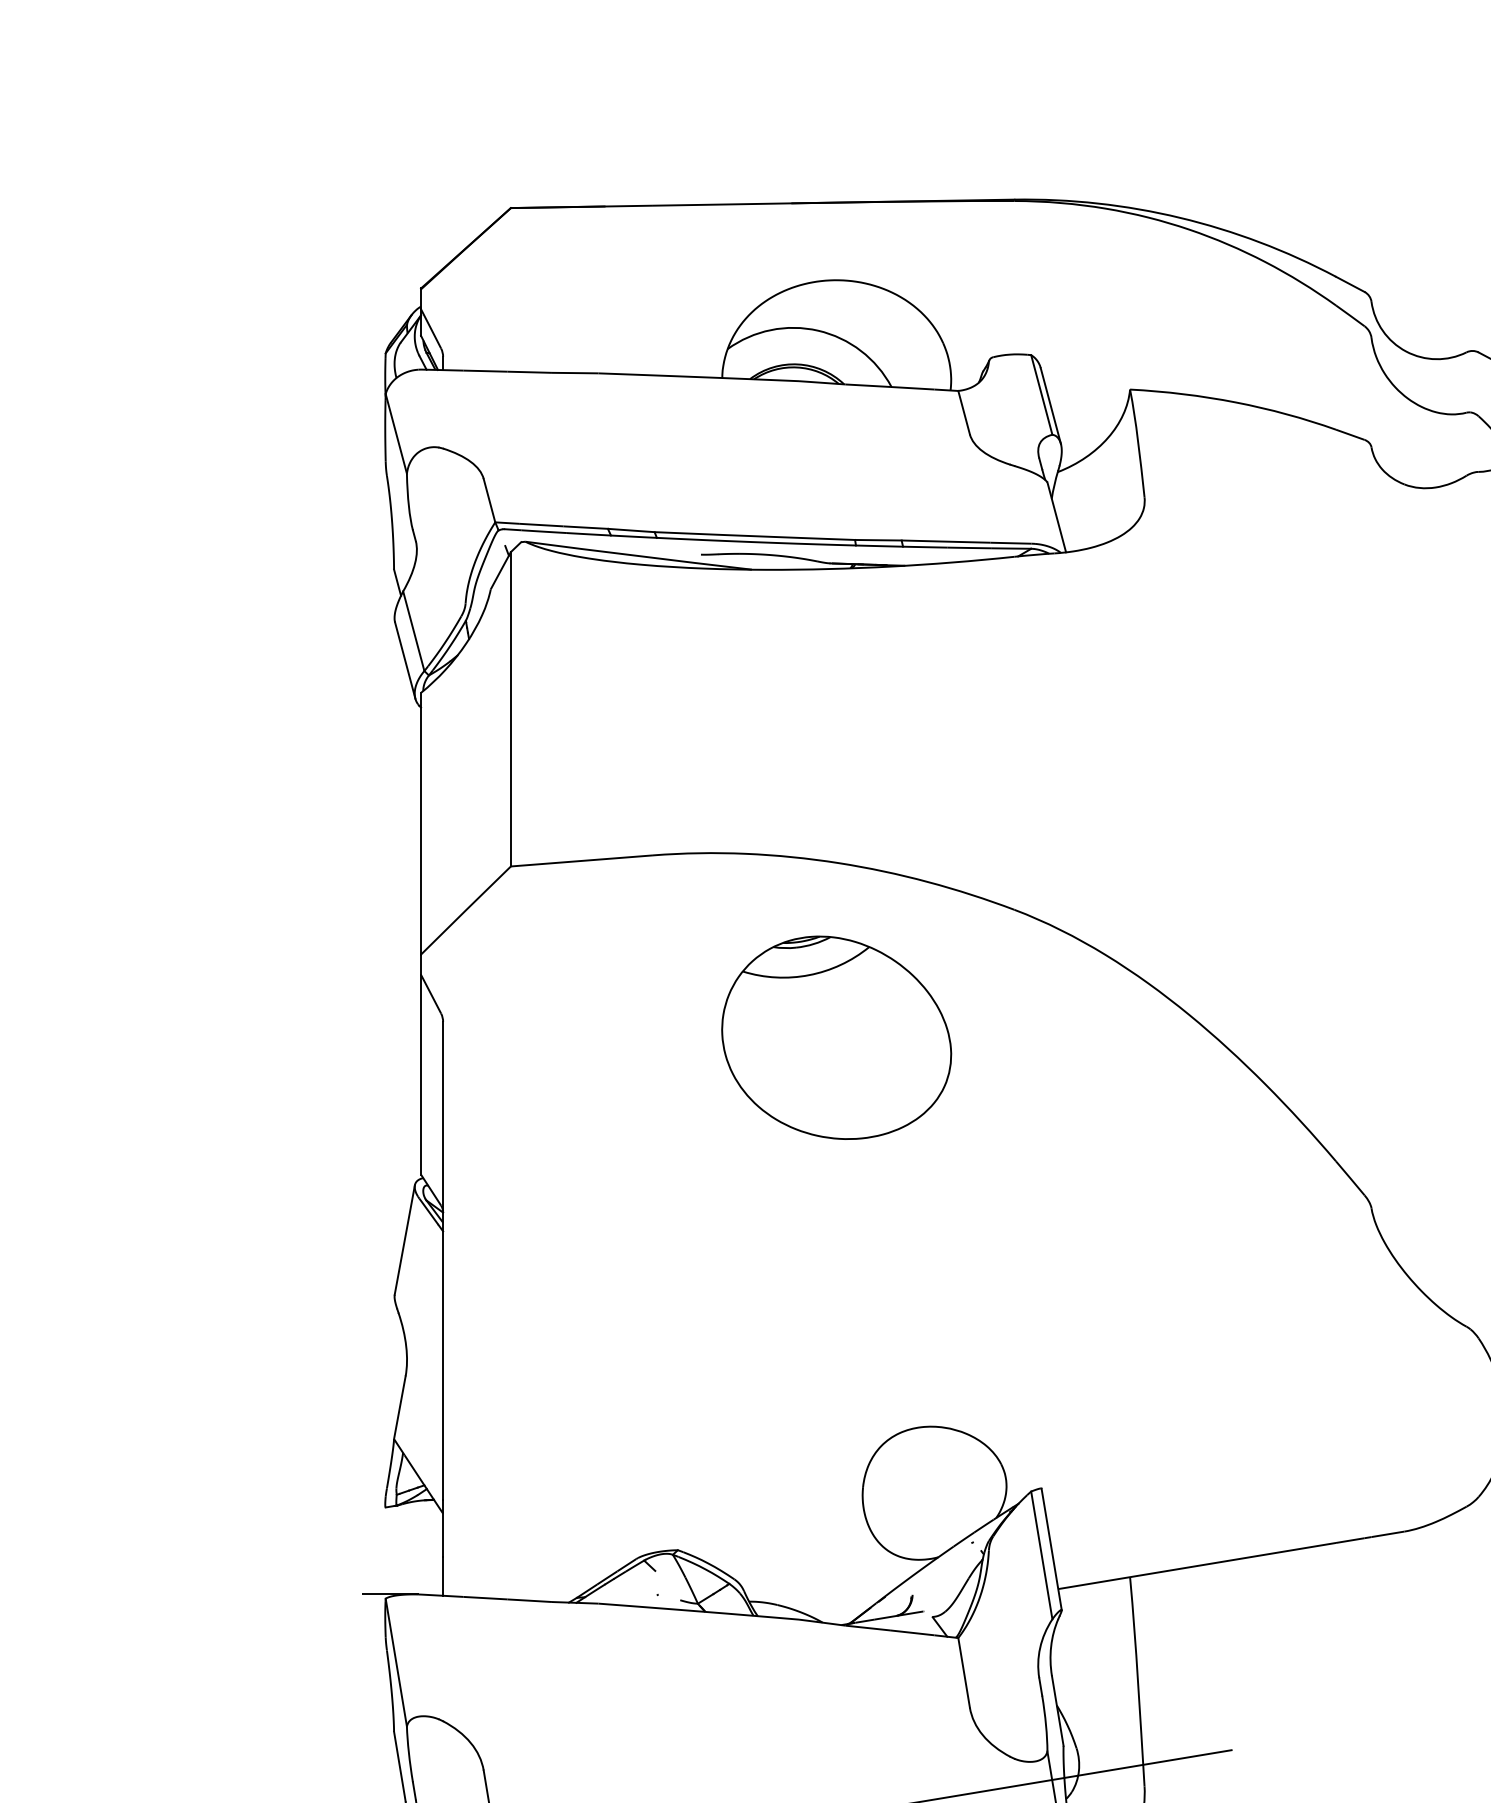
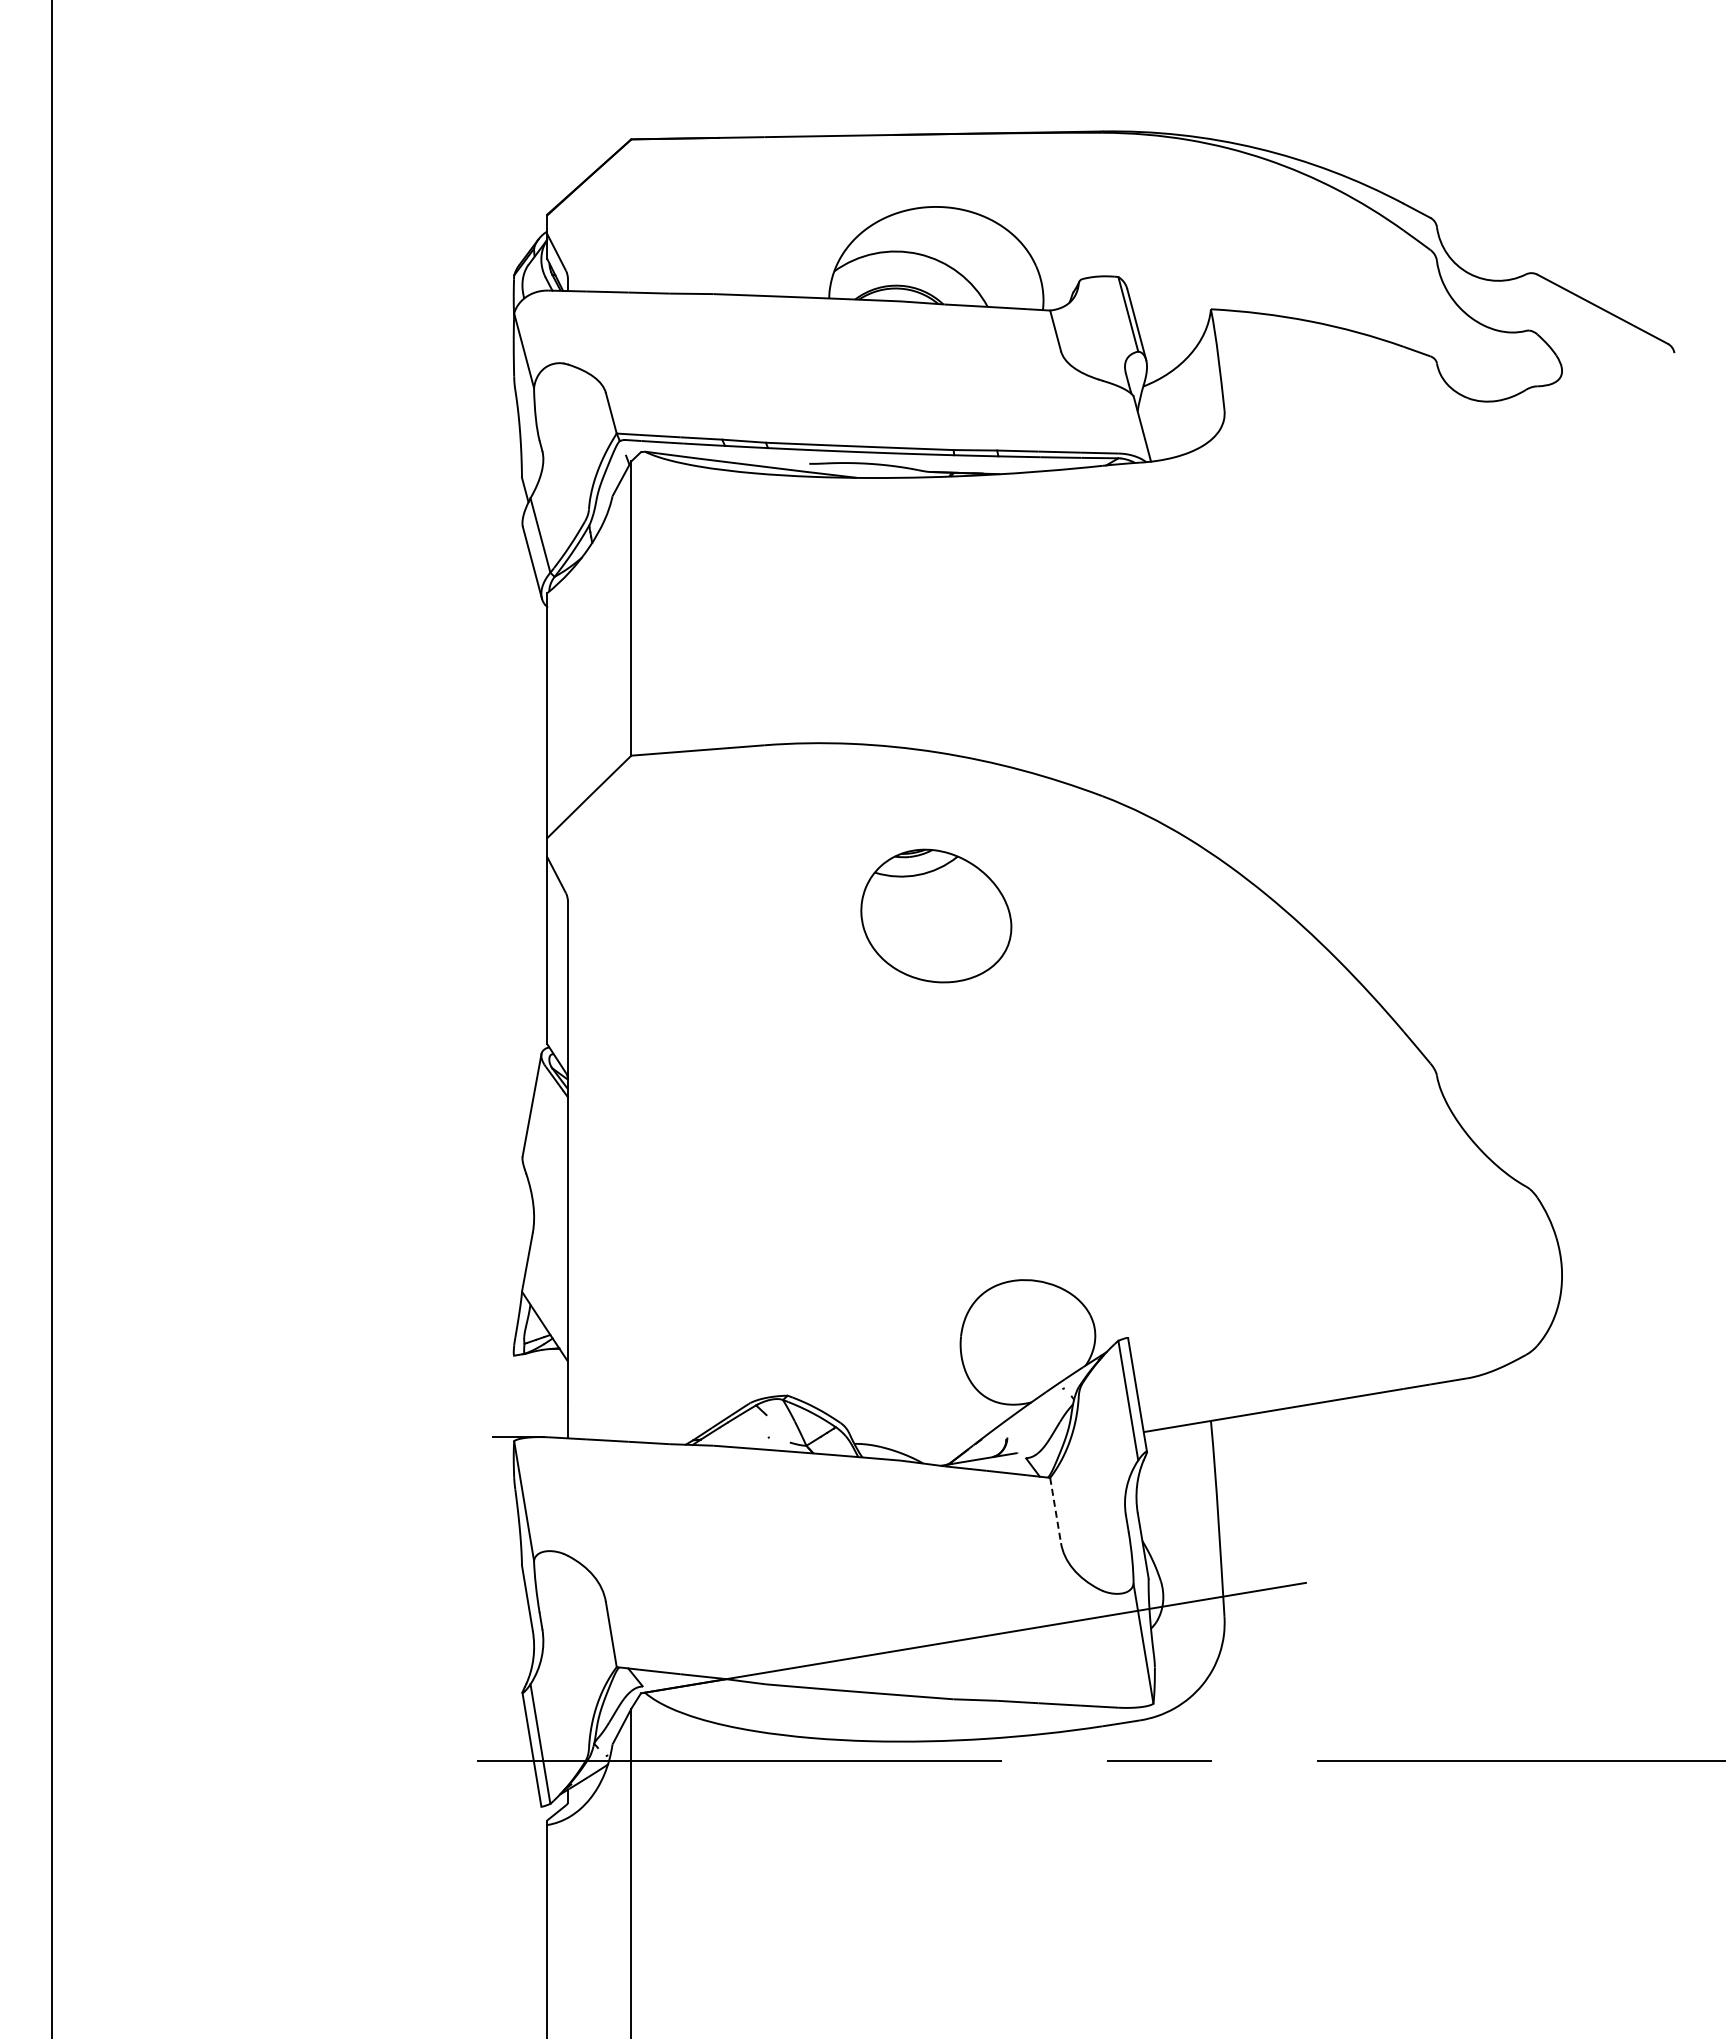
part: (836, 1037) -> (936, 915), size x0.7
line: (964, 1672) -> (1055, 1510), solid -> dashed

